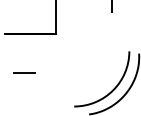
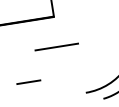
line: (54, 61) -> (56, 47), added
line: (24, 72) -> (28, 81), moved

